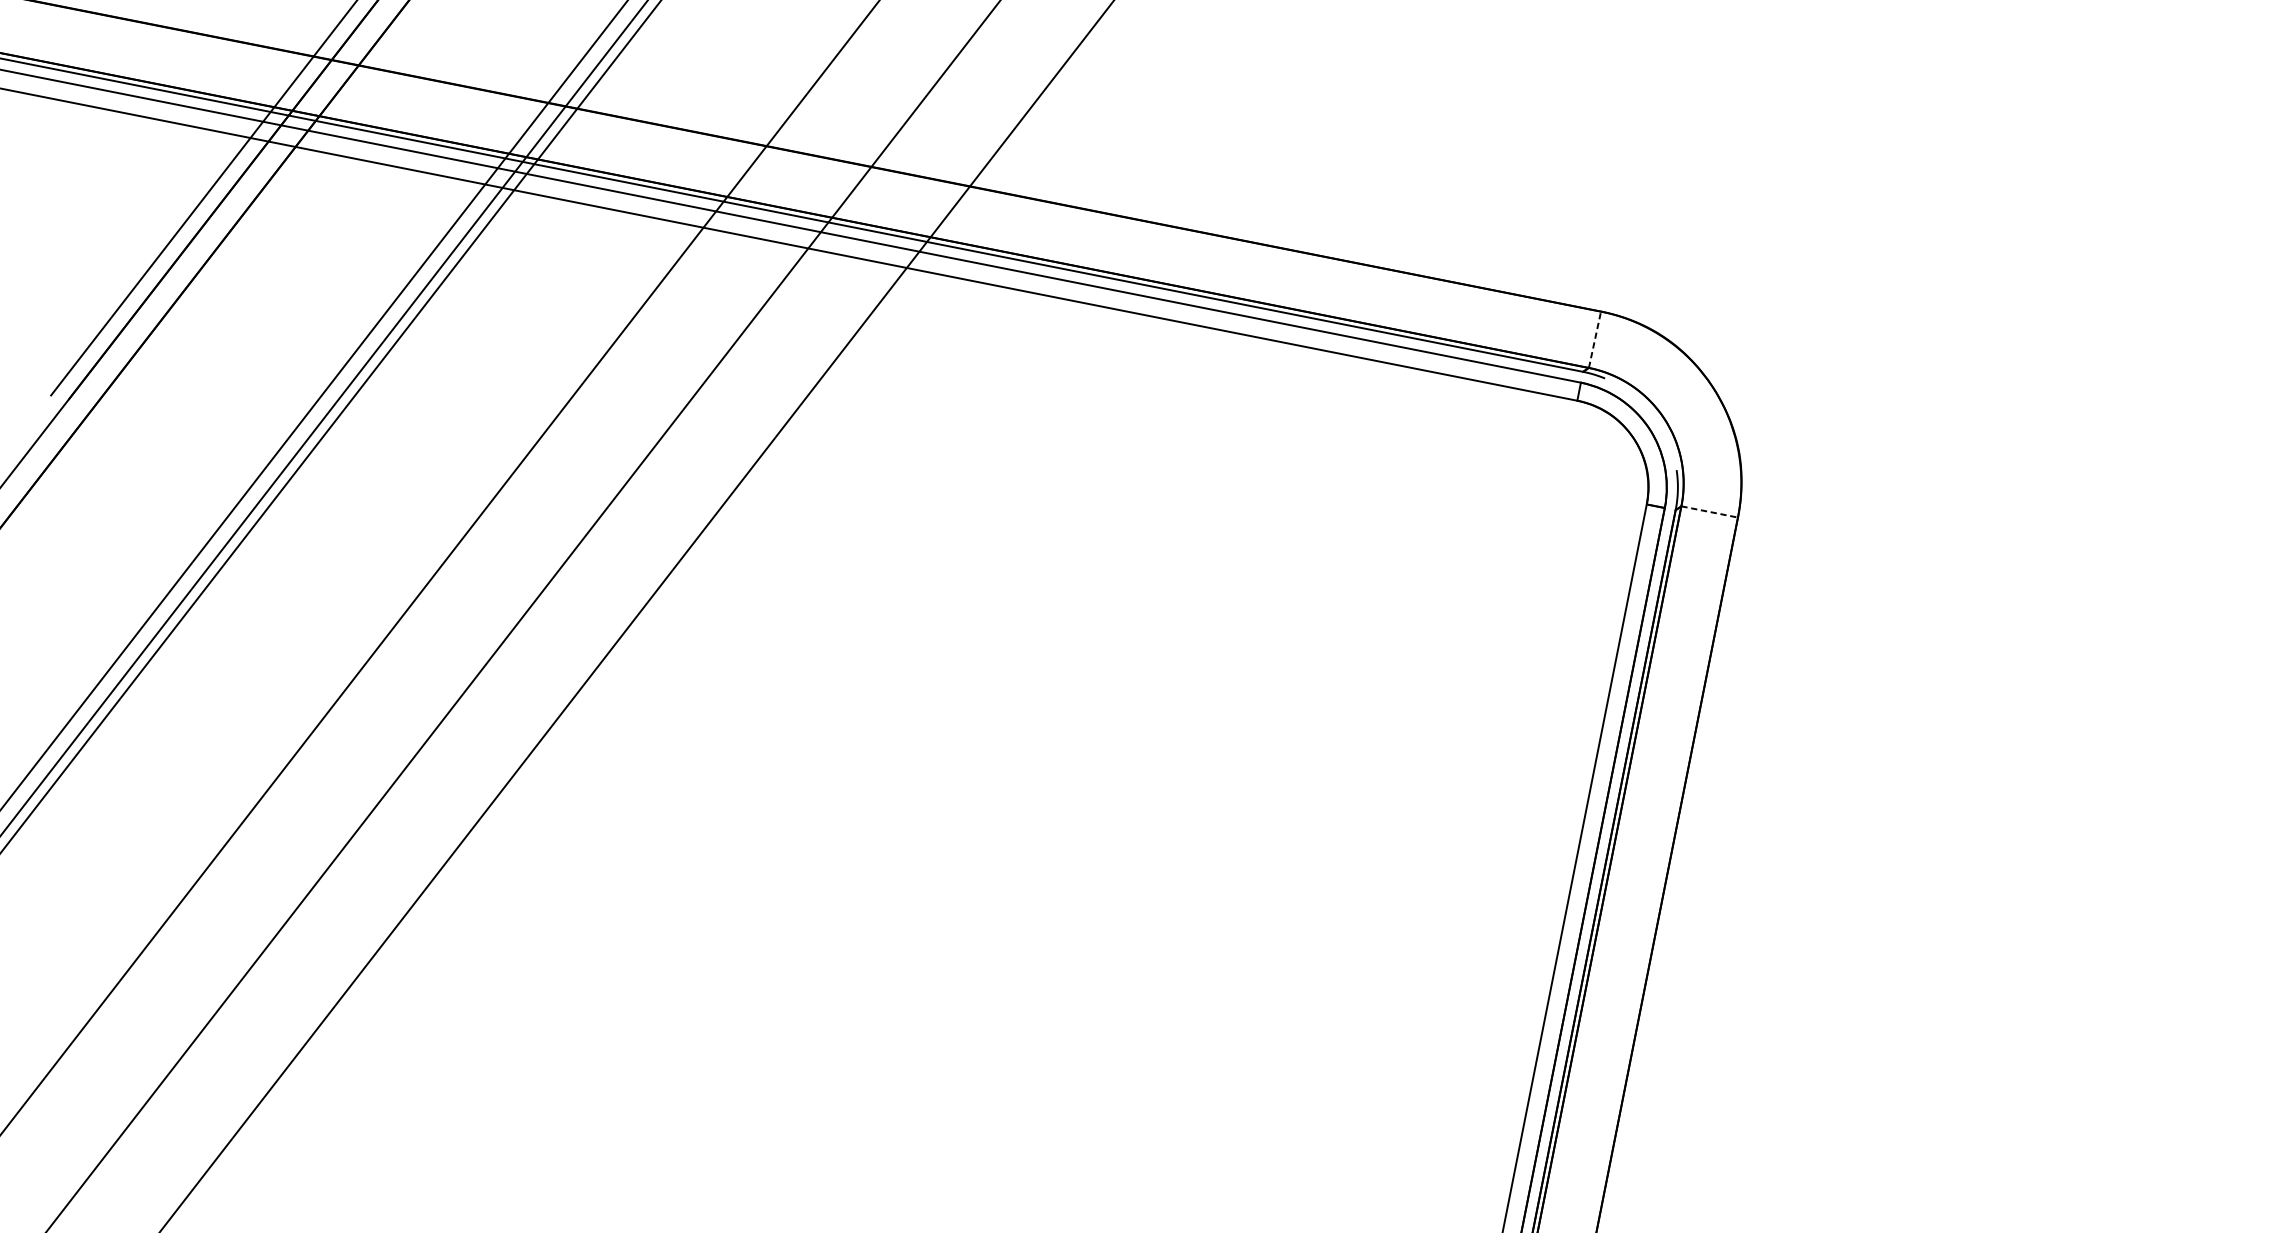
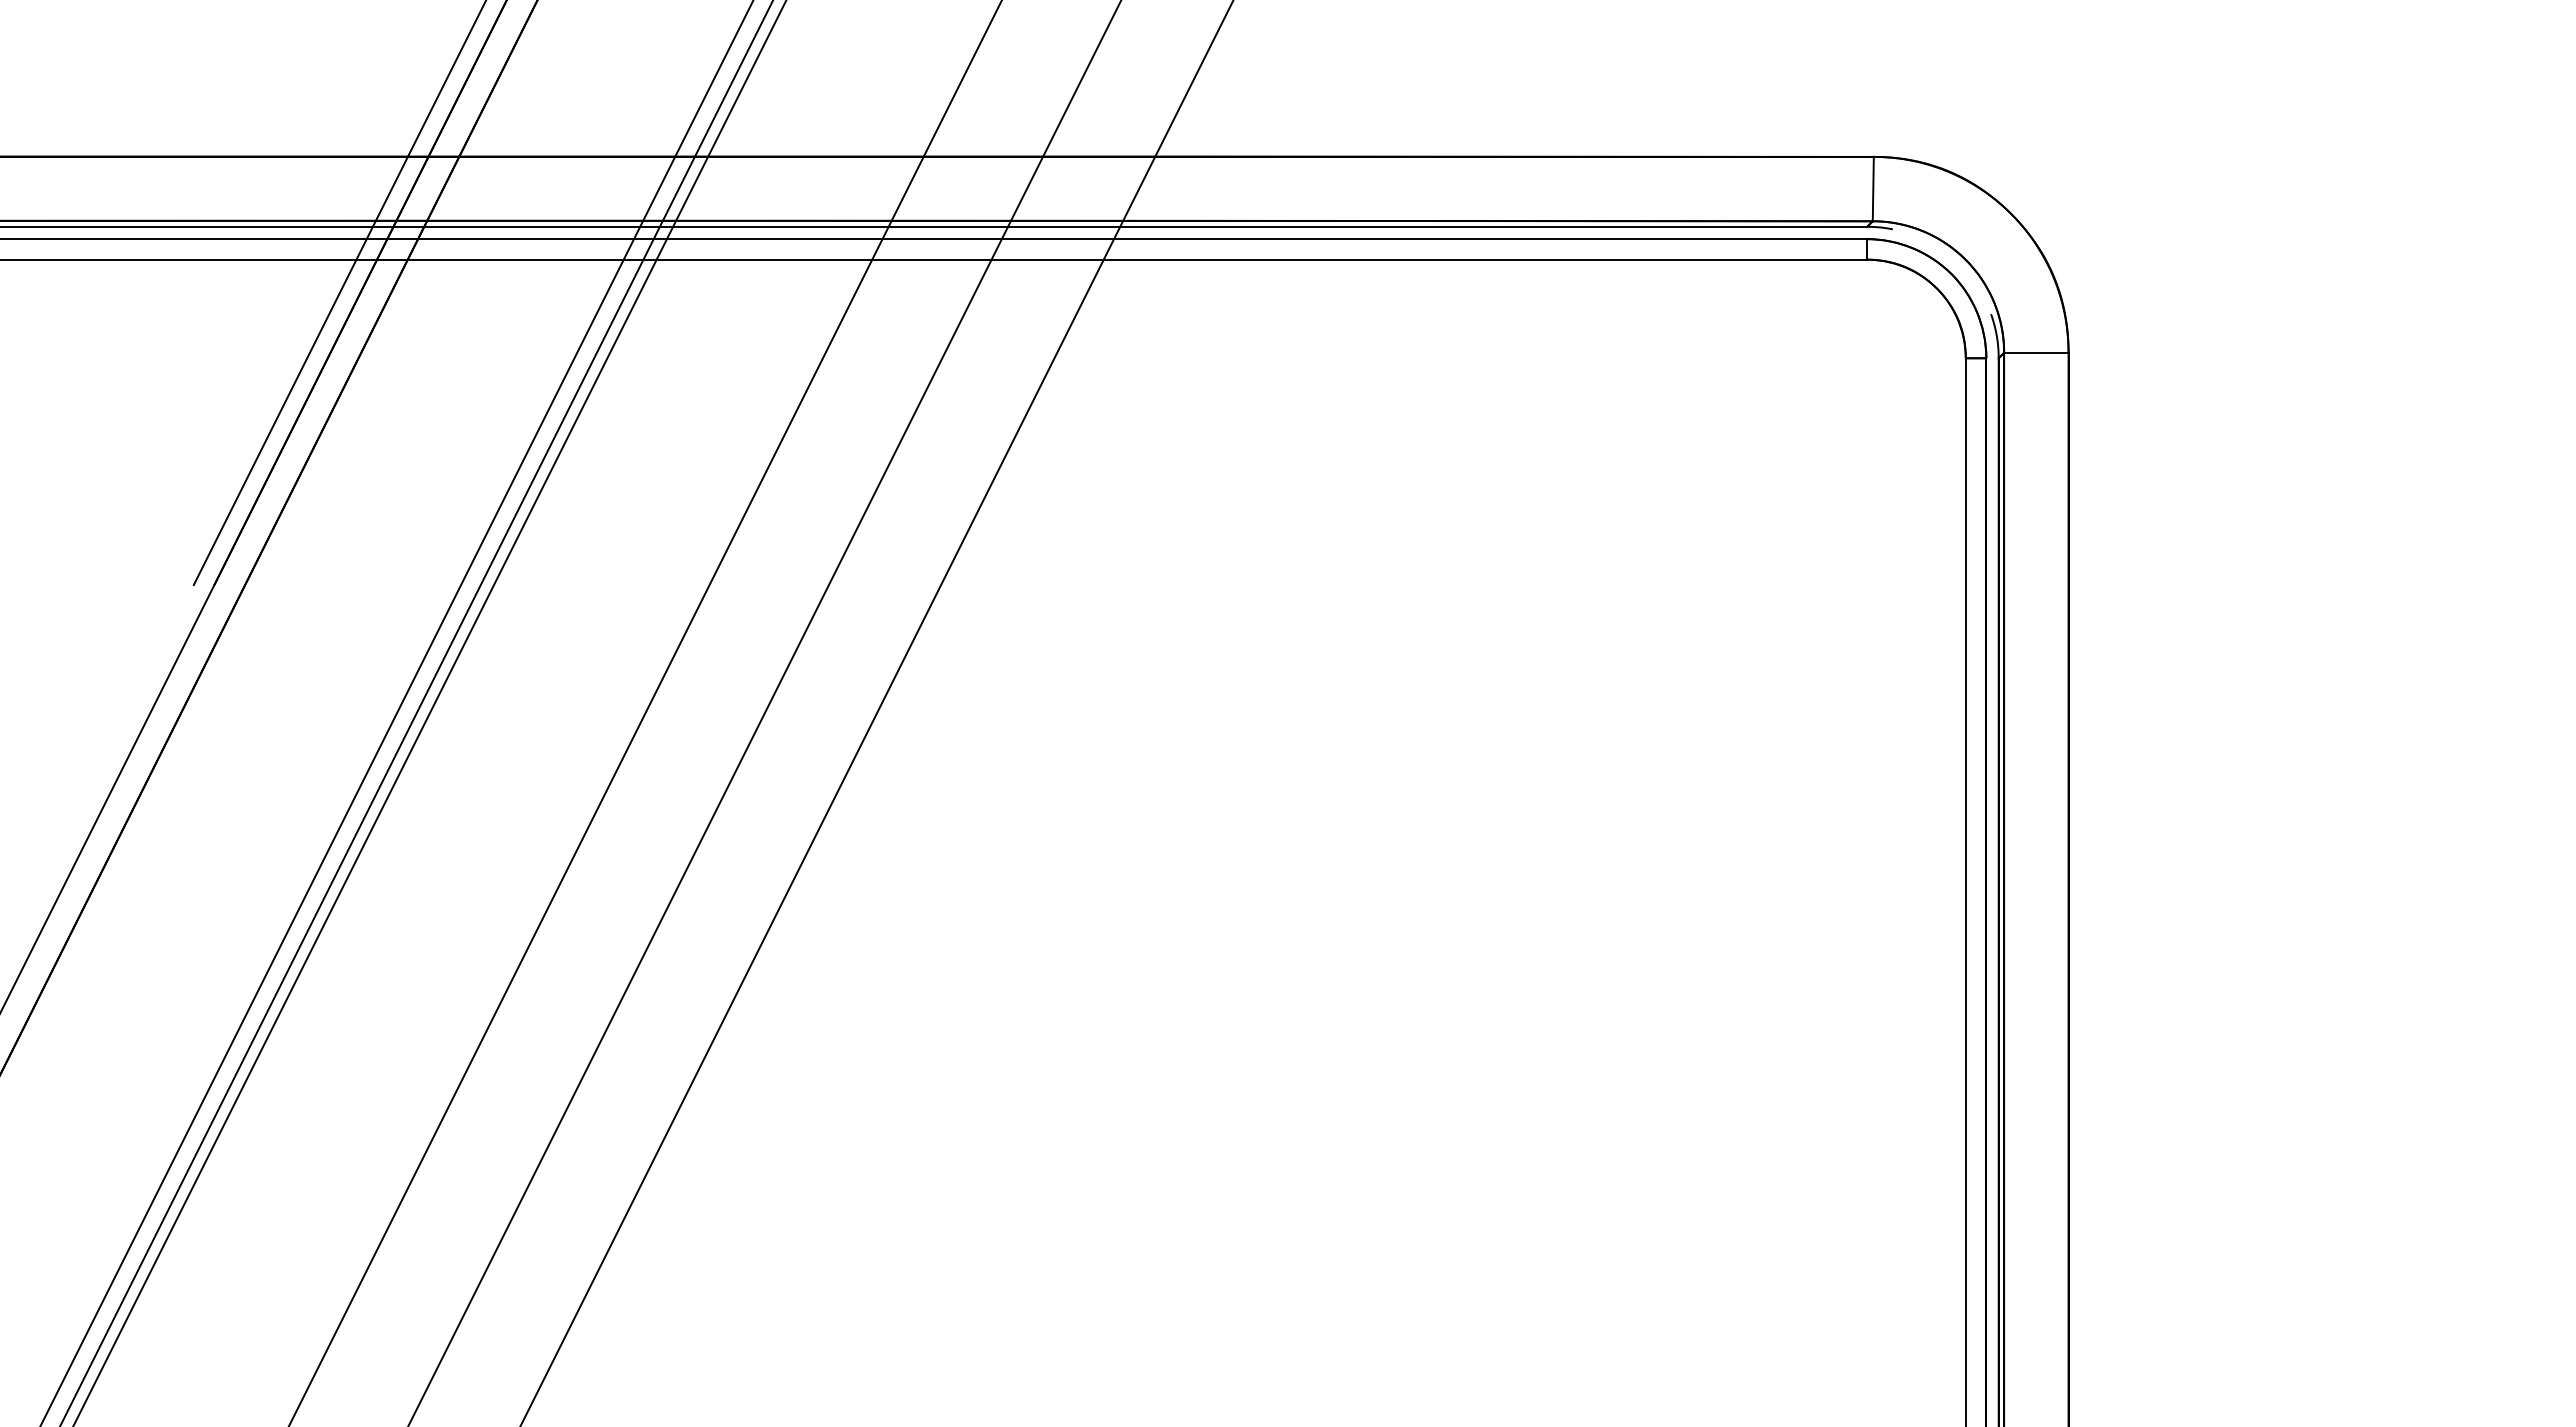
line: (1595, 339) -> (1873, 188), dashed -> solid
line: (1709, 511) -> (2036, 352), dashed -> solid

